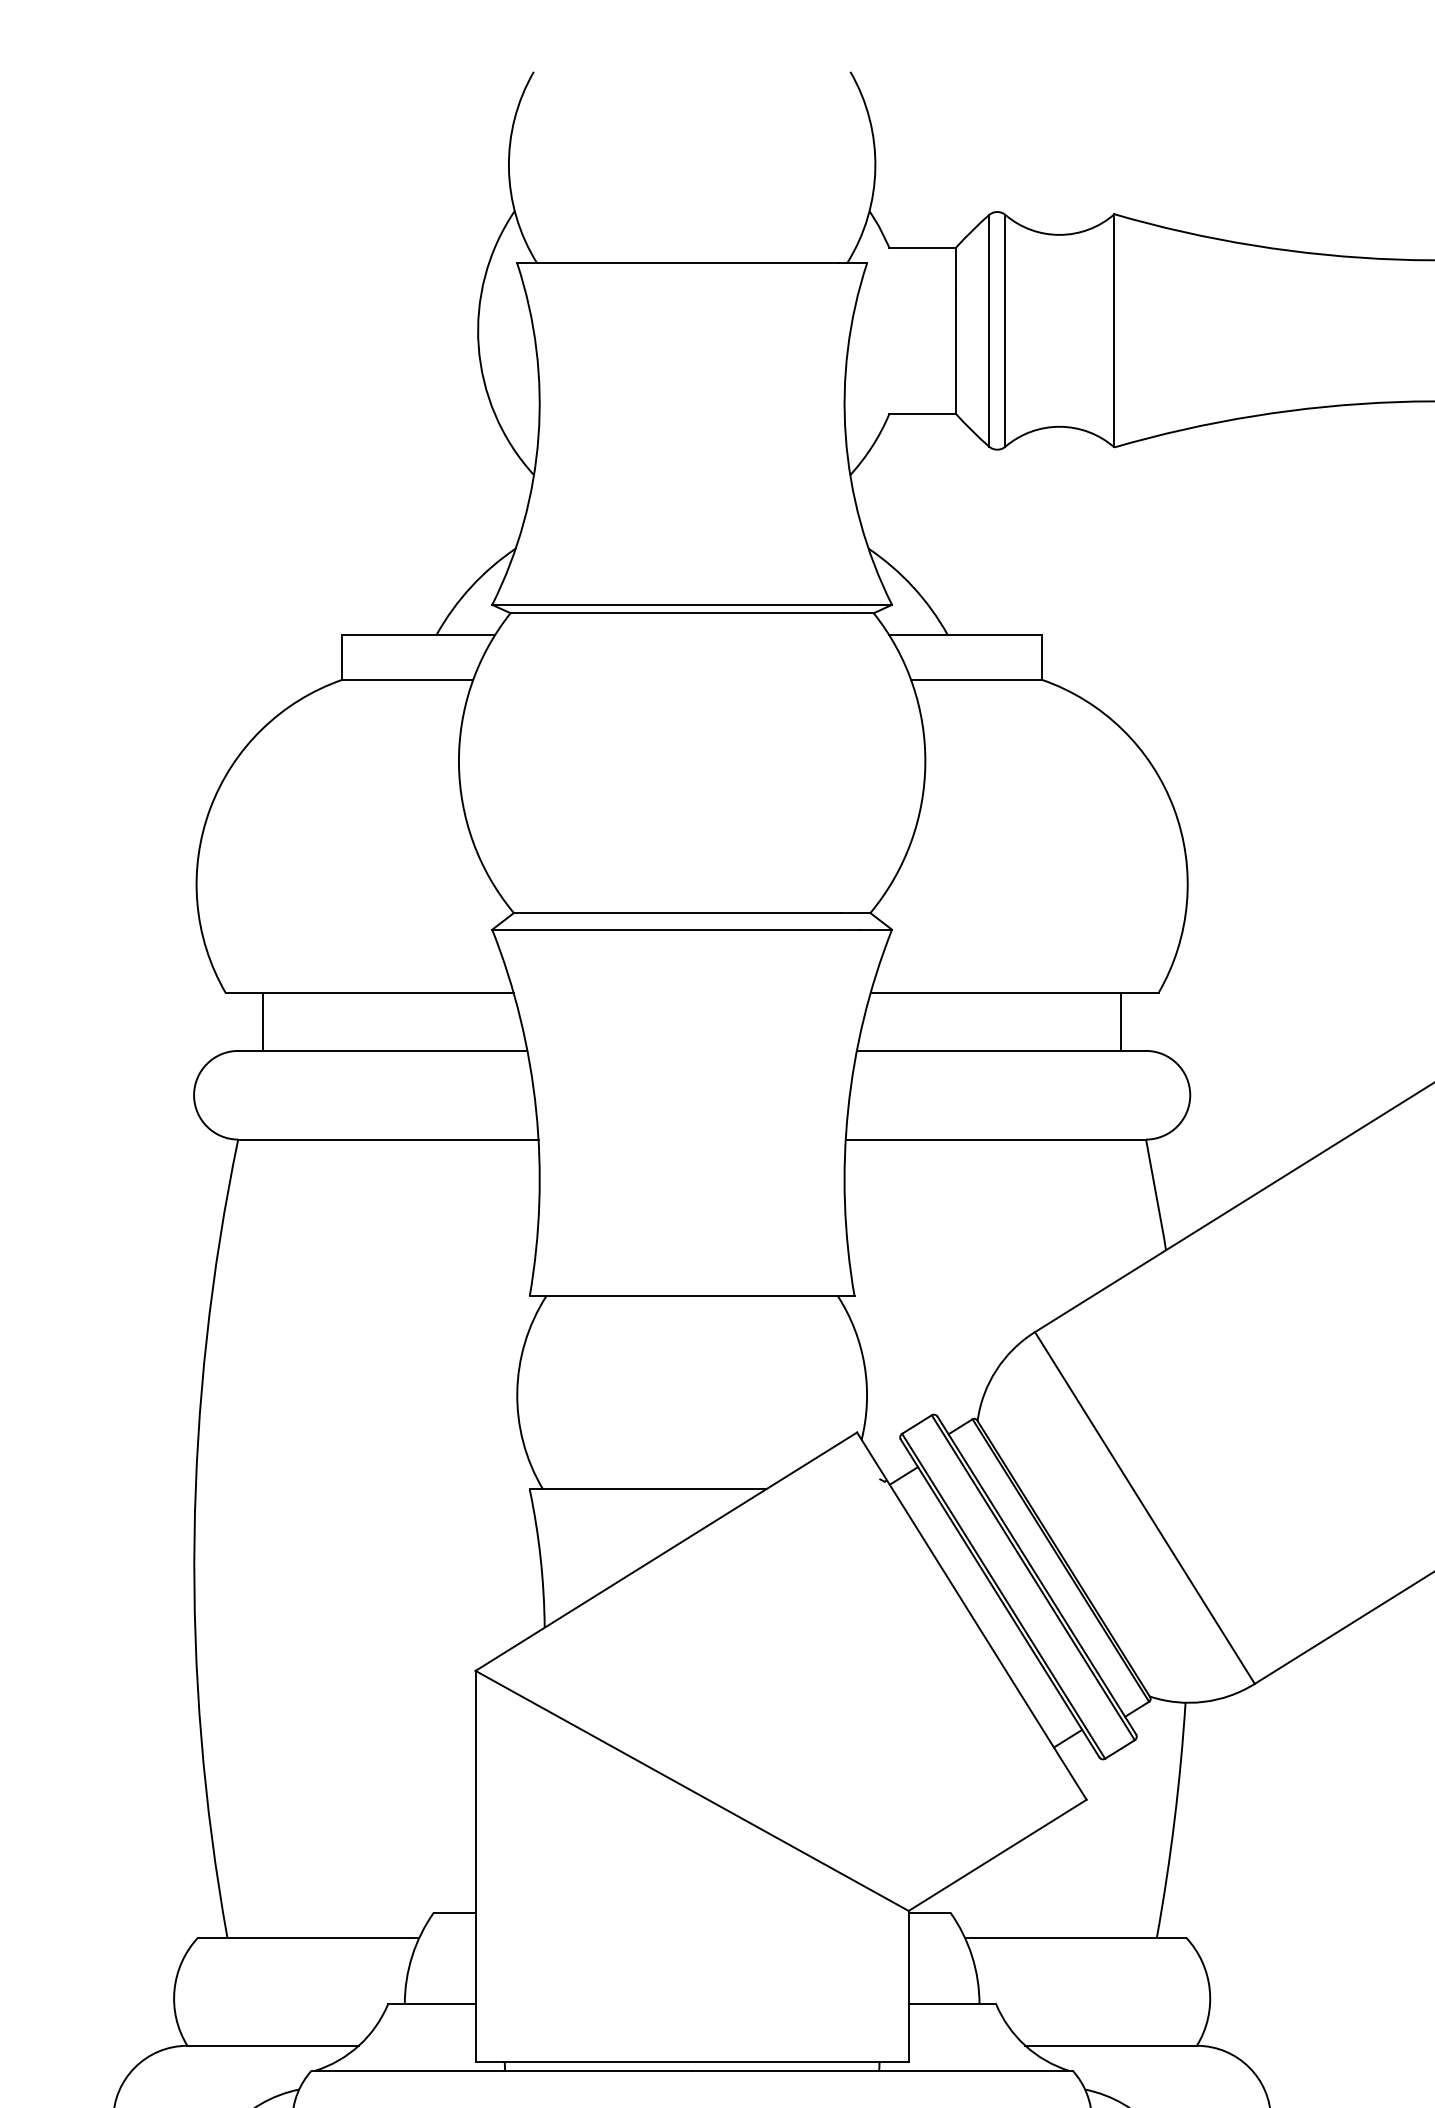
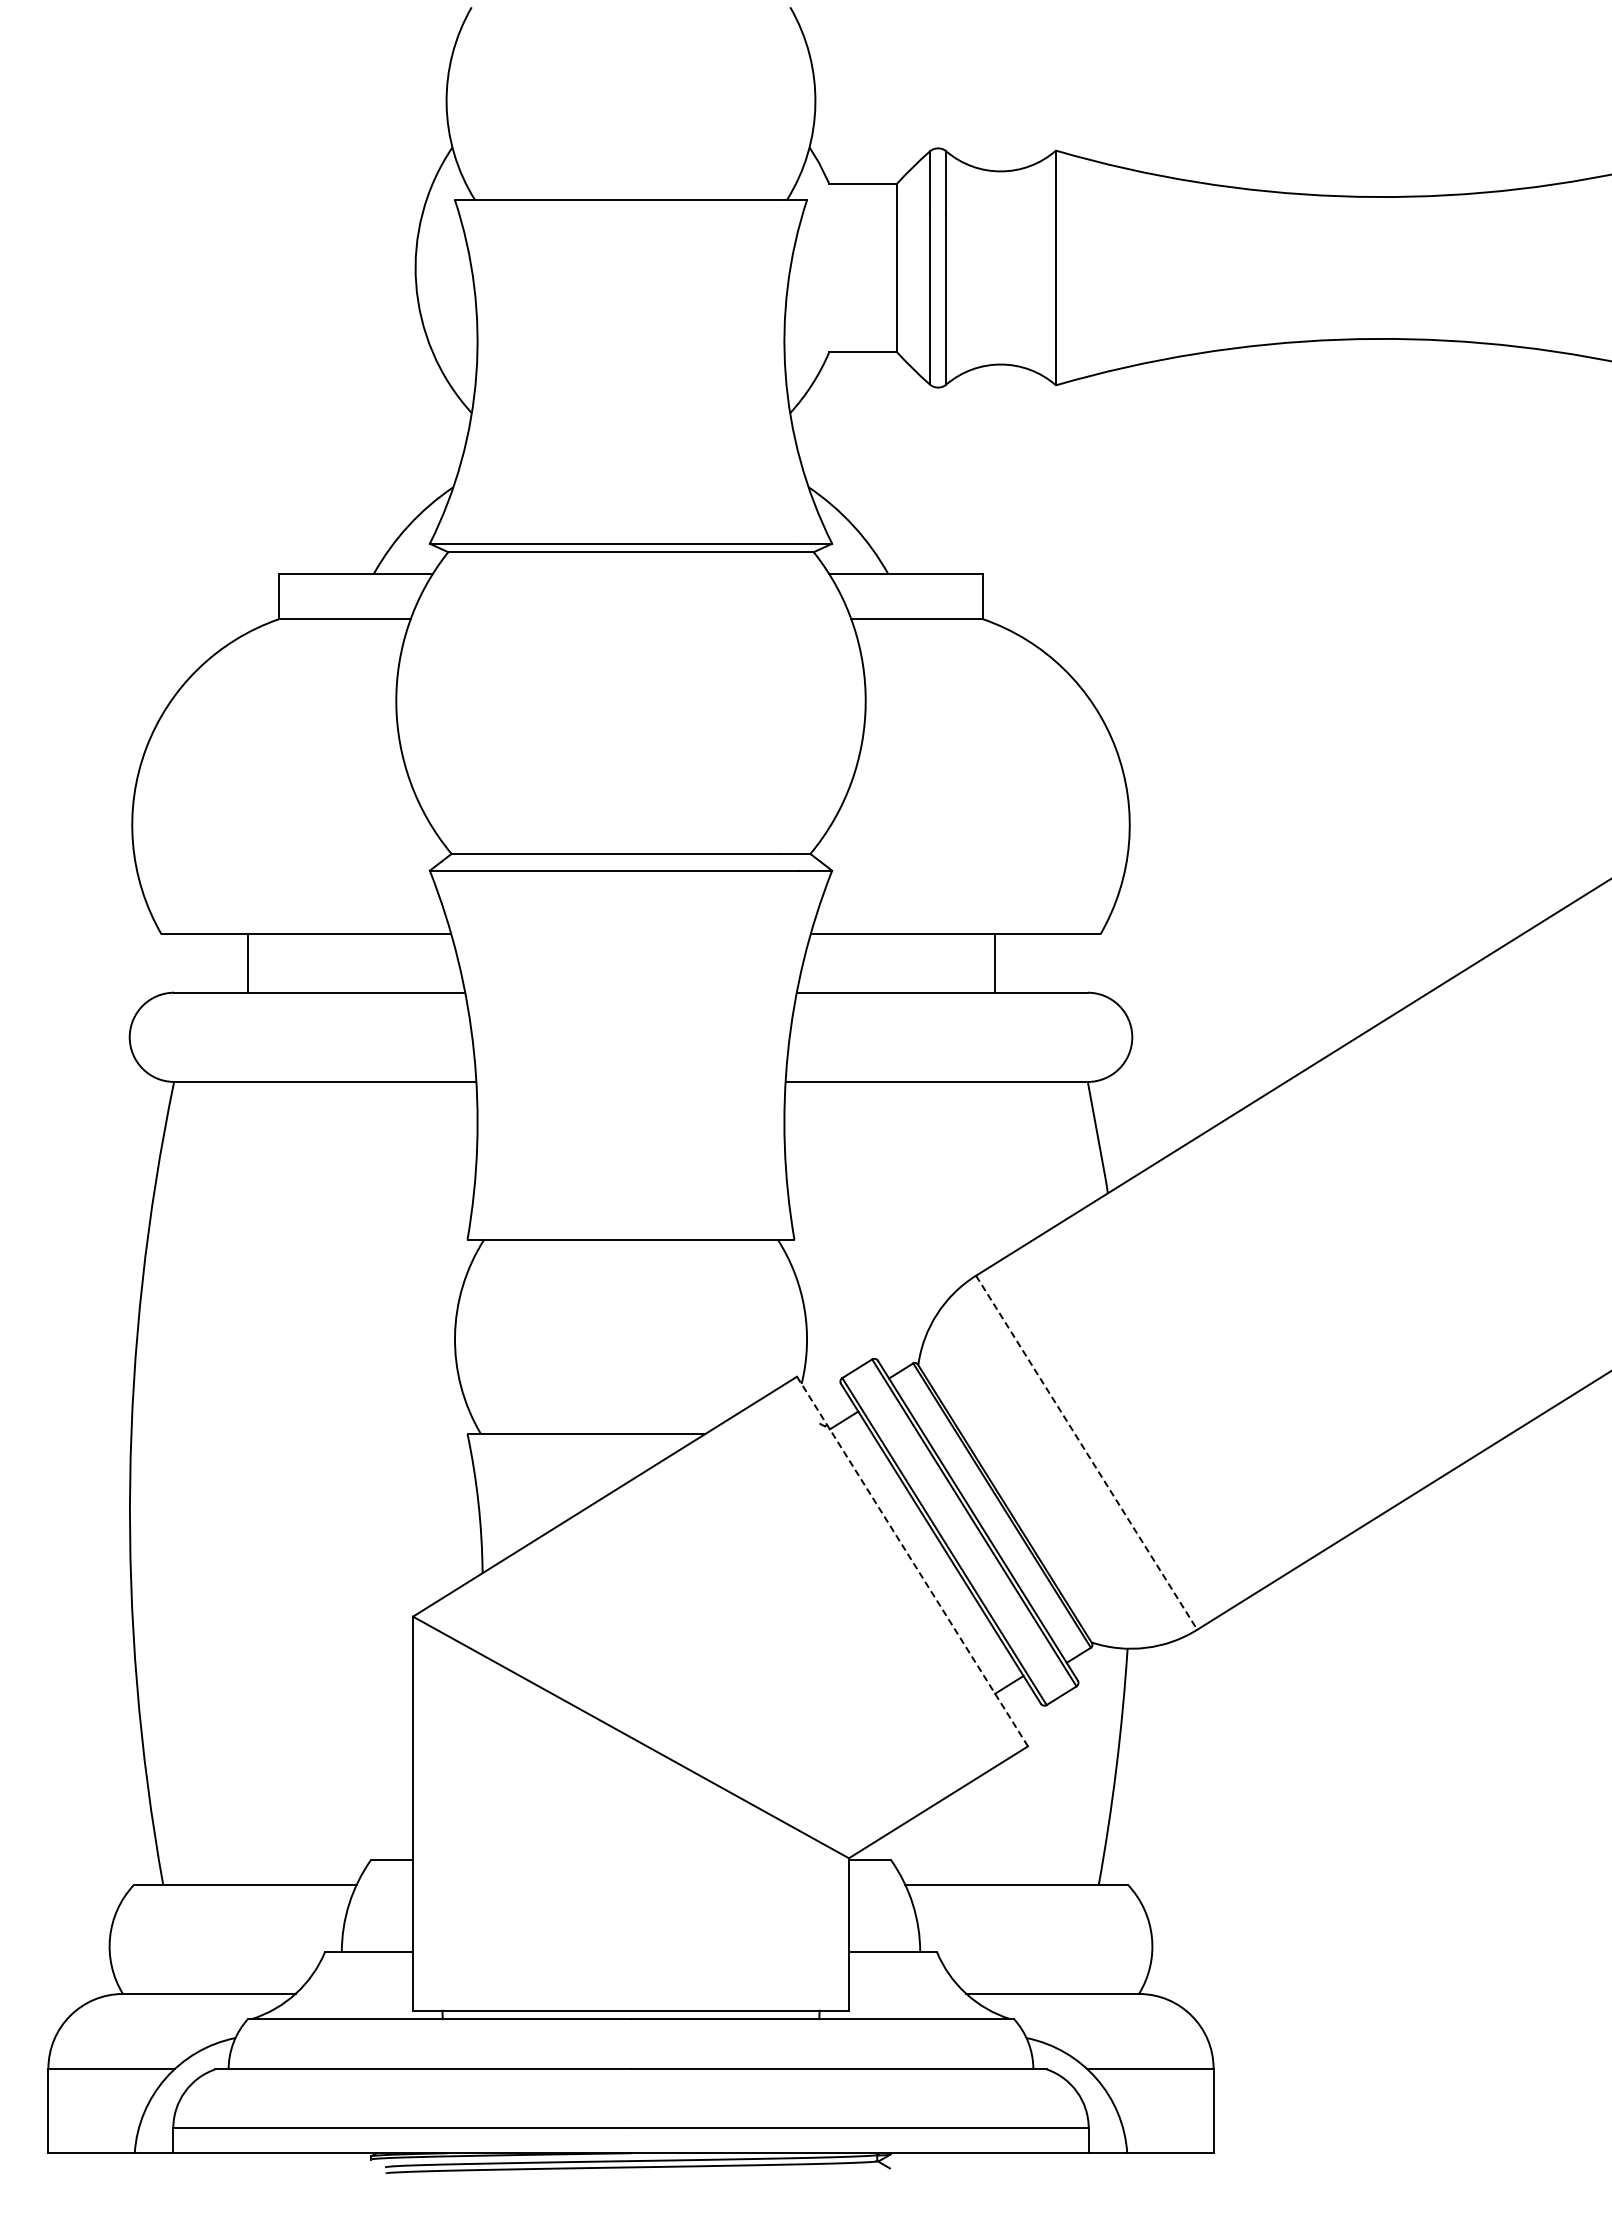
line: (263, 1021) -> (248, 963), moved
line: (1120, 1021) -> (994, 963), moved
line: (1144, 1507) -> (1086, 1452), solid -> dashed
line: (971, 1616) -> (912, 1561), solid -> dashed

